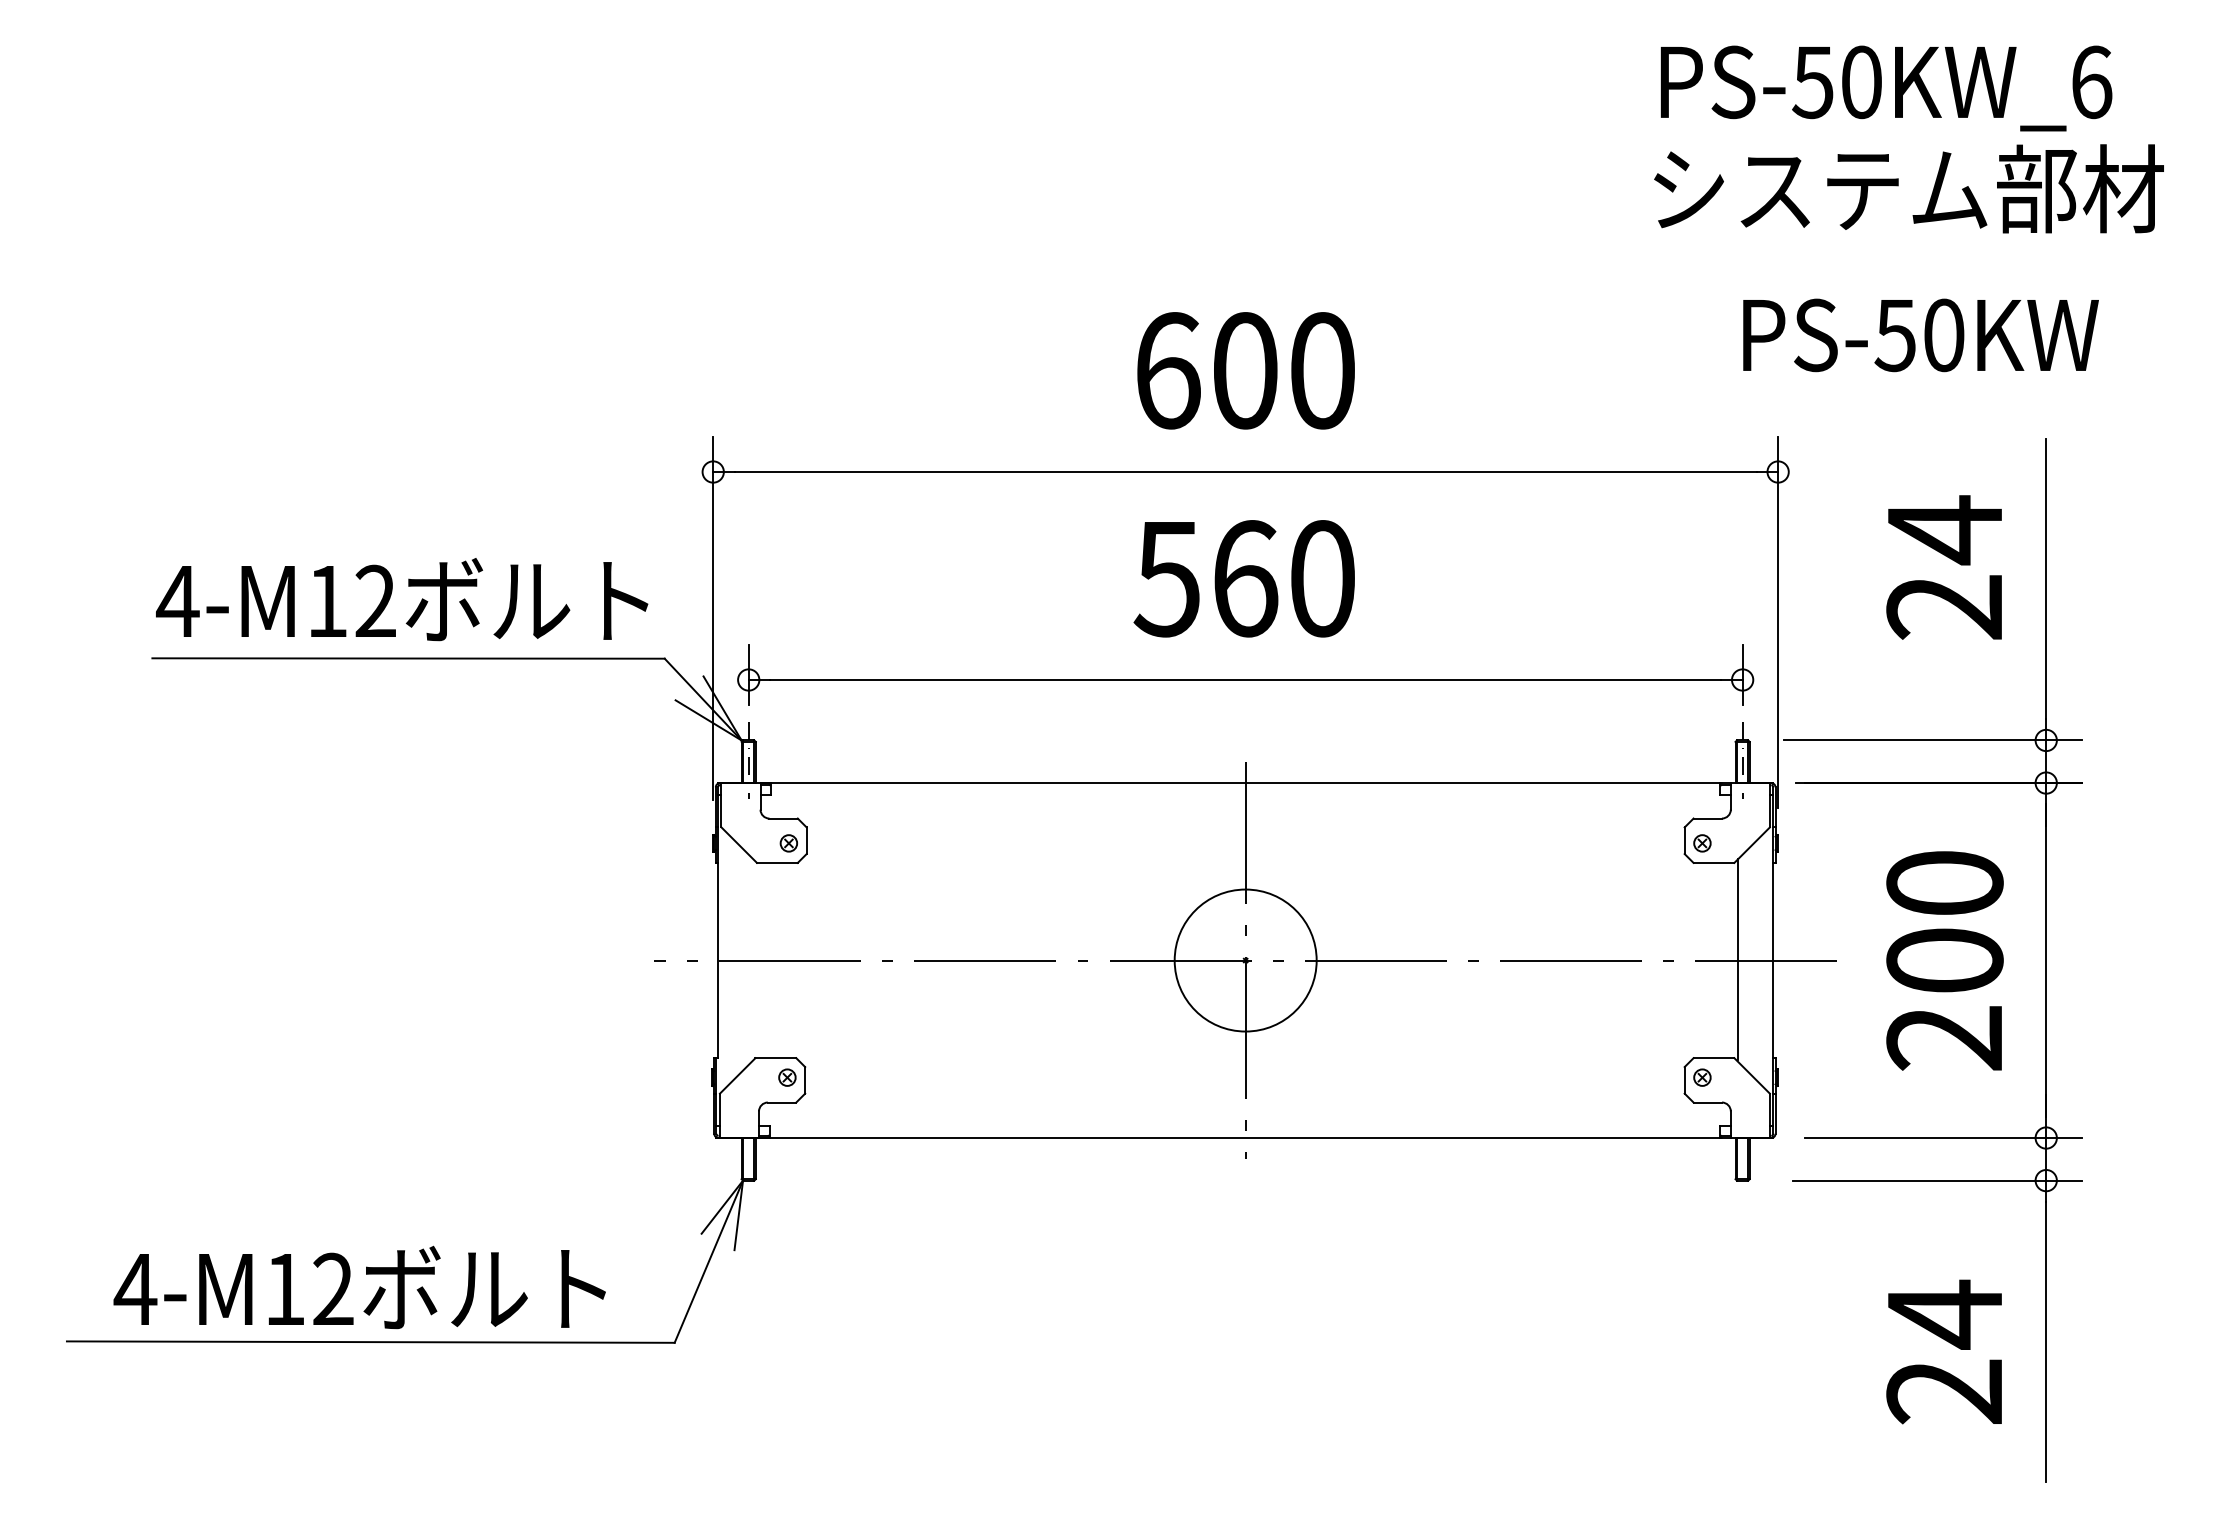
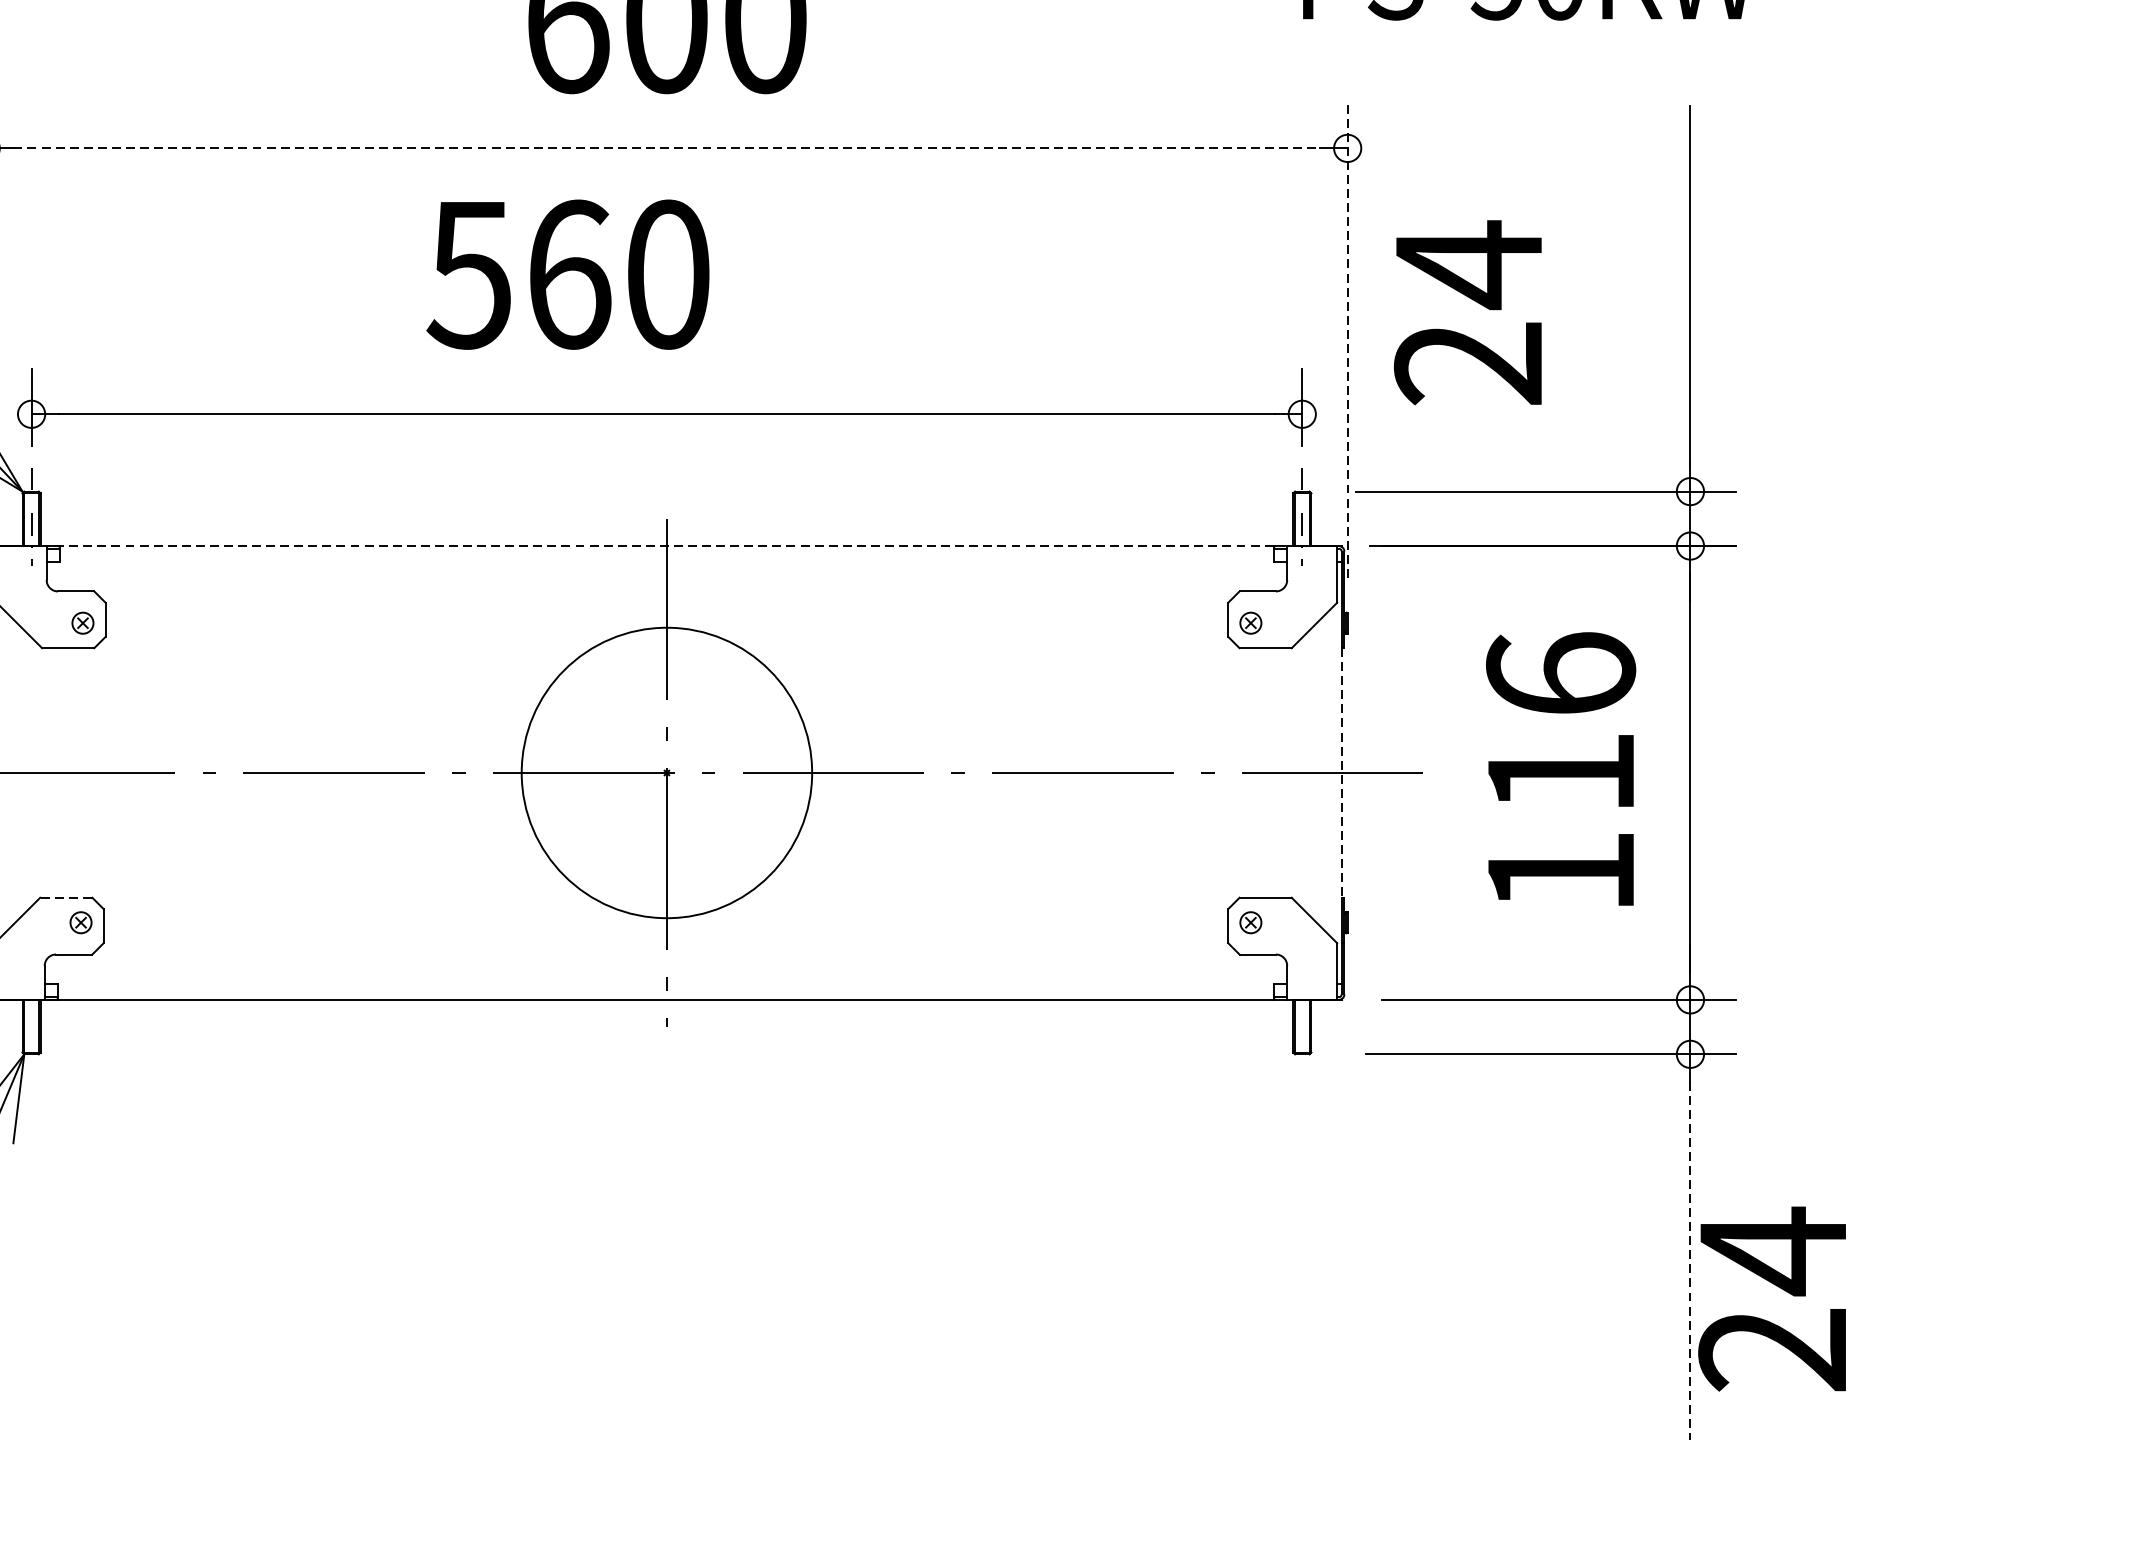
line: (1246, 472) -> (667, 149), solid -> dashed
text: (1943, 567) -> (1467, 312), moved
text: (1243, 578) -> (566, 274), moved
line: (1778, 622) -> (1348, 340), solid -> dashed
line: (1240, 783) -> (660, 546), solid -> dashed
line: (1737, 959) -> (1295, 771), removed
circle: (1245, 960) -> (666, 772), size x1.6
line: (1773, 960) -> (1341, 772), solid -> dashed
text: (1944, 960) -> (1560, 772), 200 -> 116
line: (775, 1058) -> (65, 898), solid -> dashed
line: (2046, 1342) -> (1690, 1261), solid -> dashed
text: (1943, 1351) -> (1771, 1298), moved

